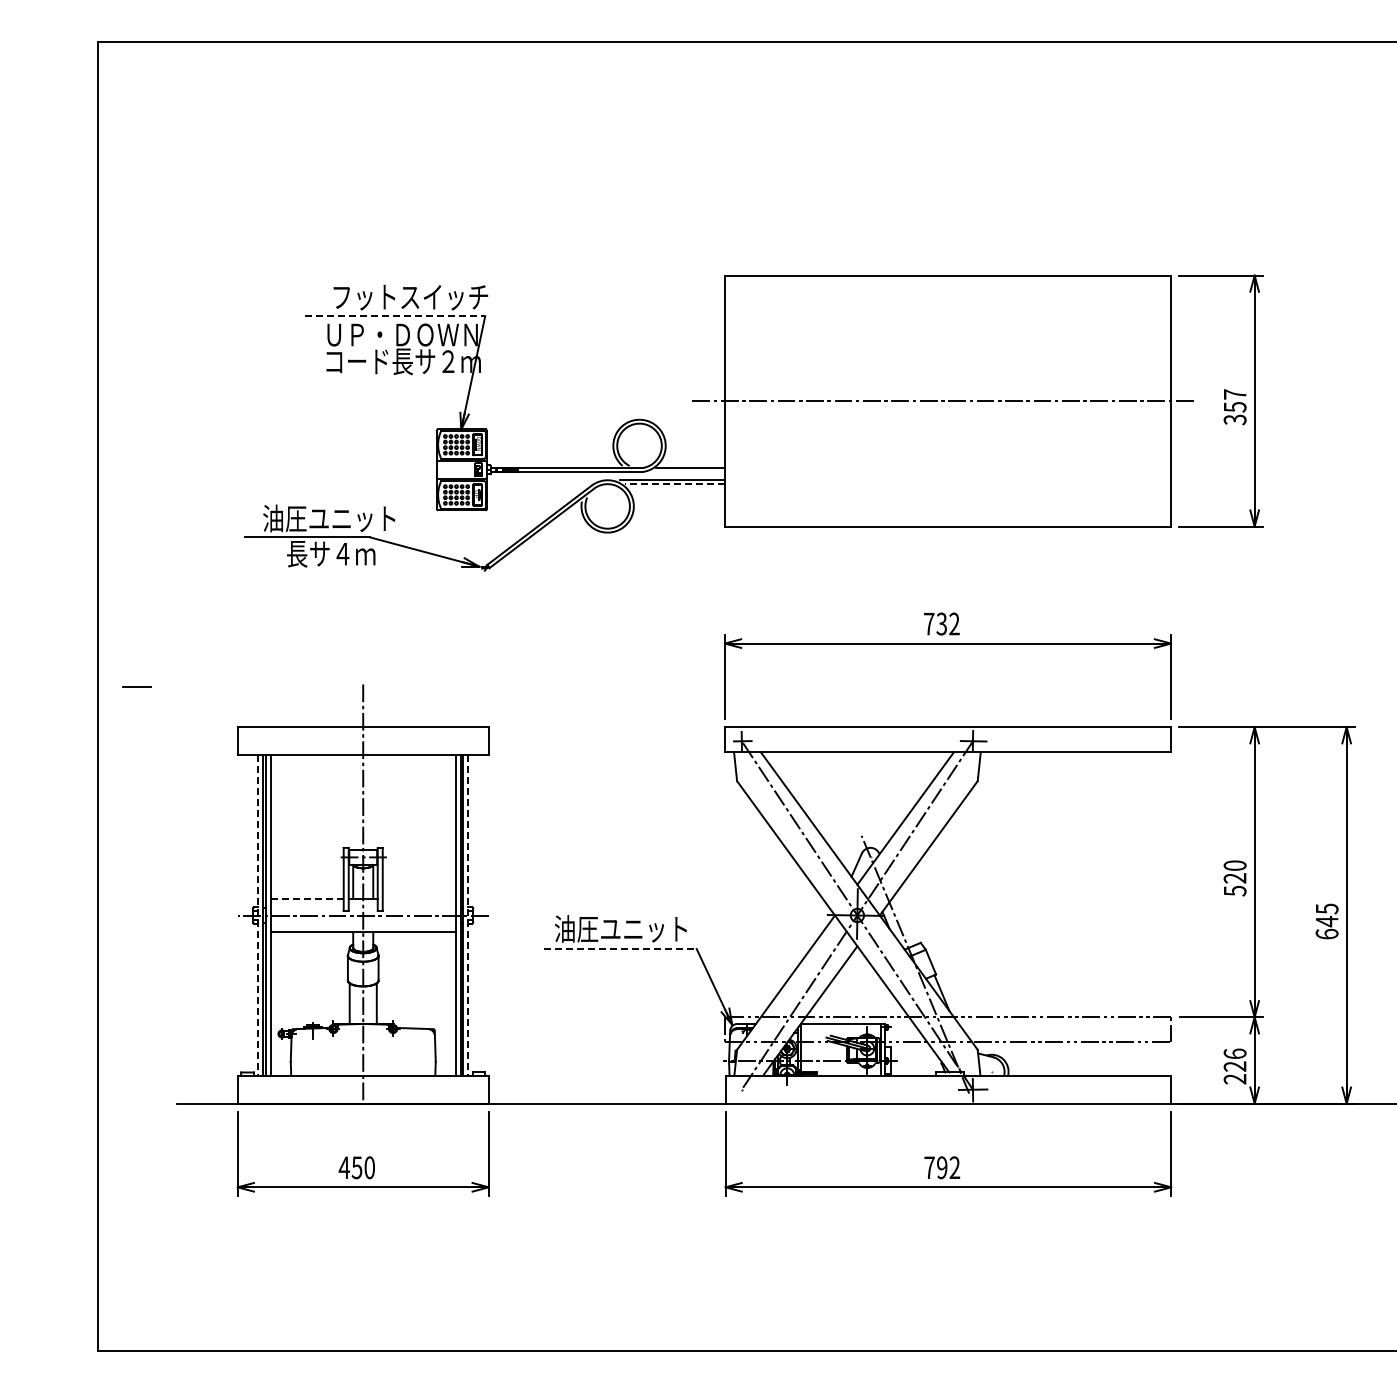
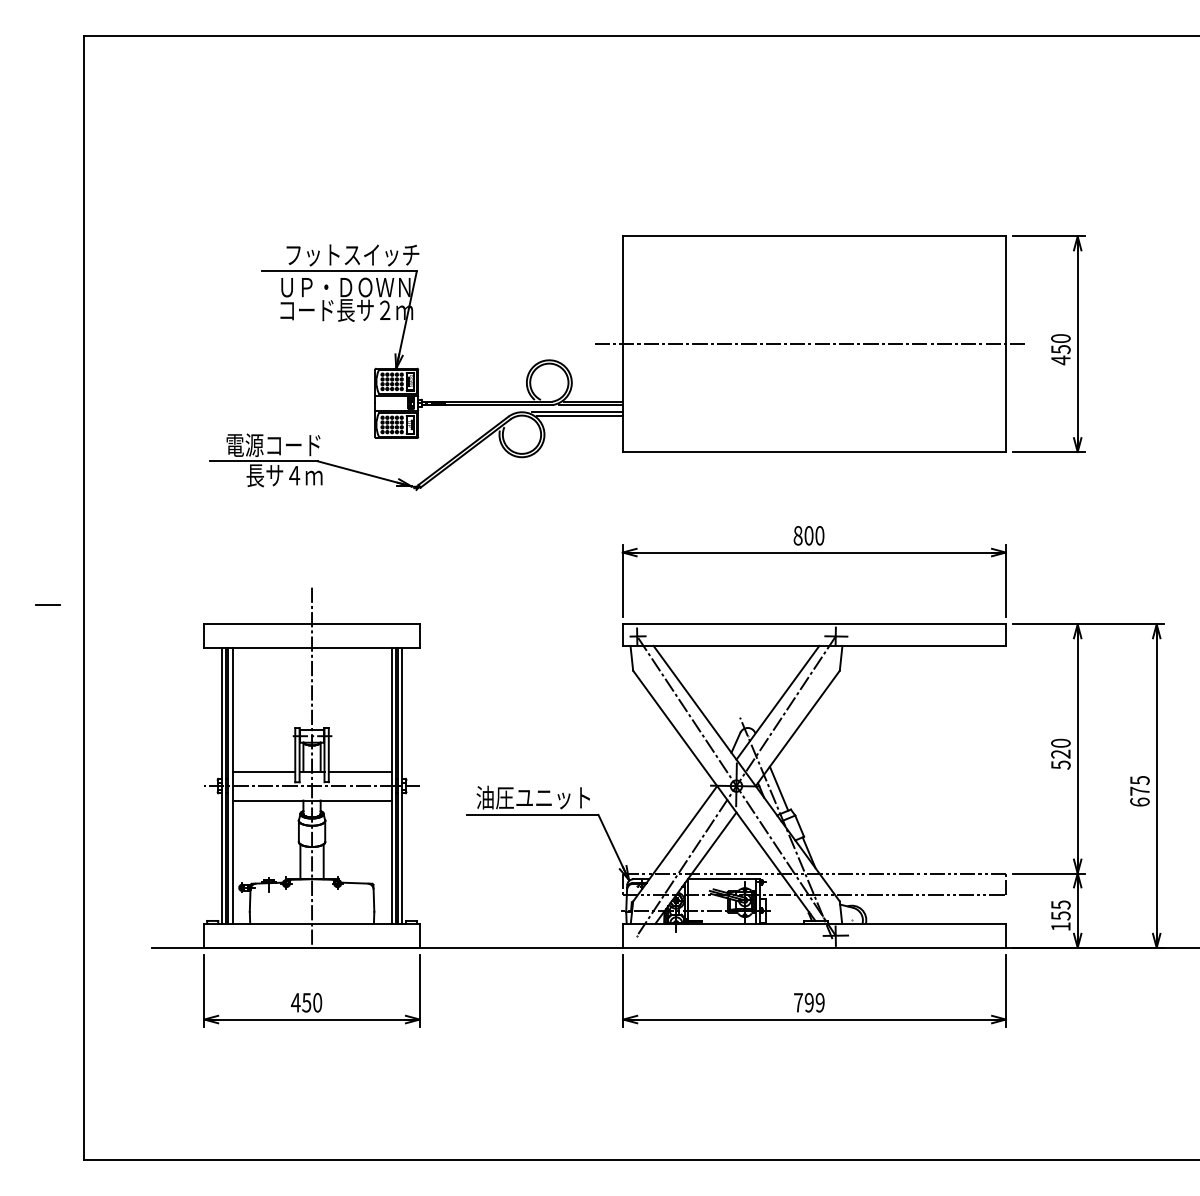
line: (395, 315) -> (339, 270), dashed -> solid
text: (1234, 407) -> (1060, 349), 357 -> 450
line: (687, 471) -> (590, 404), added
line: (675, 484) -> (580, 415), dashed -> solid
text: (329, 518) -> (283, 445), 油圧ユニット -> 電源コード
text: (941, 623) -> (808, 535), 732 -> 800
line: (136, 686) -> (47, 604), moved
line: (307, 898) -> (264, 771), dashed -> solid
line: (418, 898) -> (359, 771), added
line: (258, 915) -> (222, 786), dashed -> solid
line: (468, 915) -> (402, 786), dashed -> solid
line: (906, 918) -> (778, 788), added
text: (1327, 921) -> (1140, 791), 645 -> 675
line: (620, 949) -> (533, 815), dashed -> solid
text: (1234, 1066) -> (1060, 915), 226 -> 155
text: (954, 1167) -> (819, 1002), 792 -> 799

